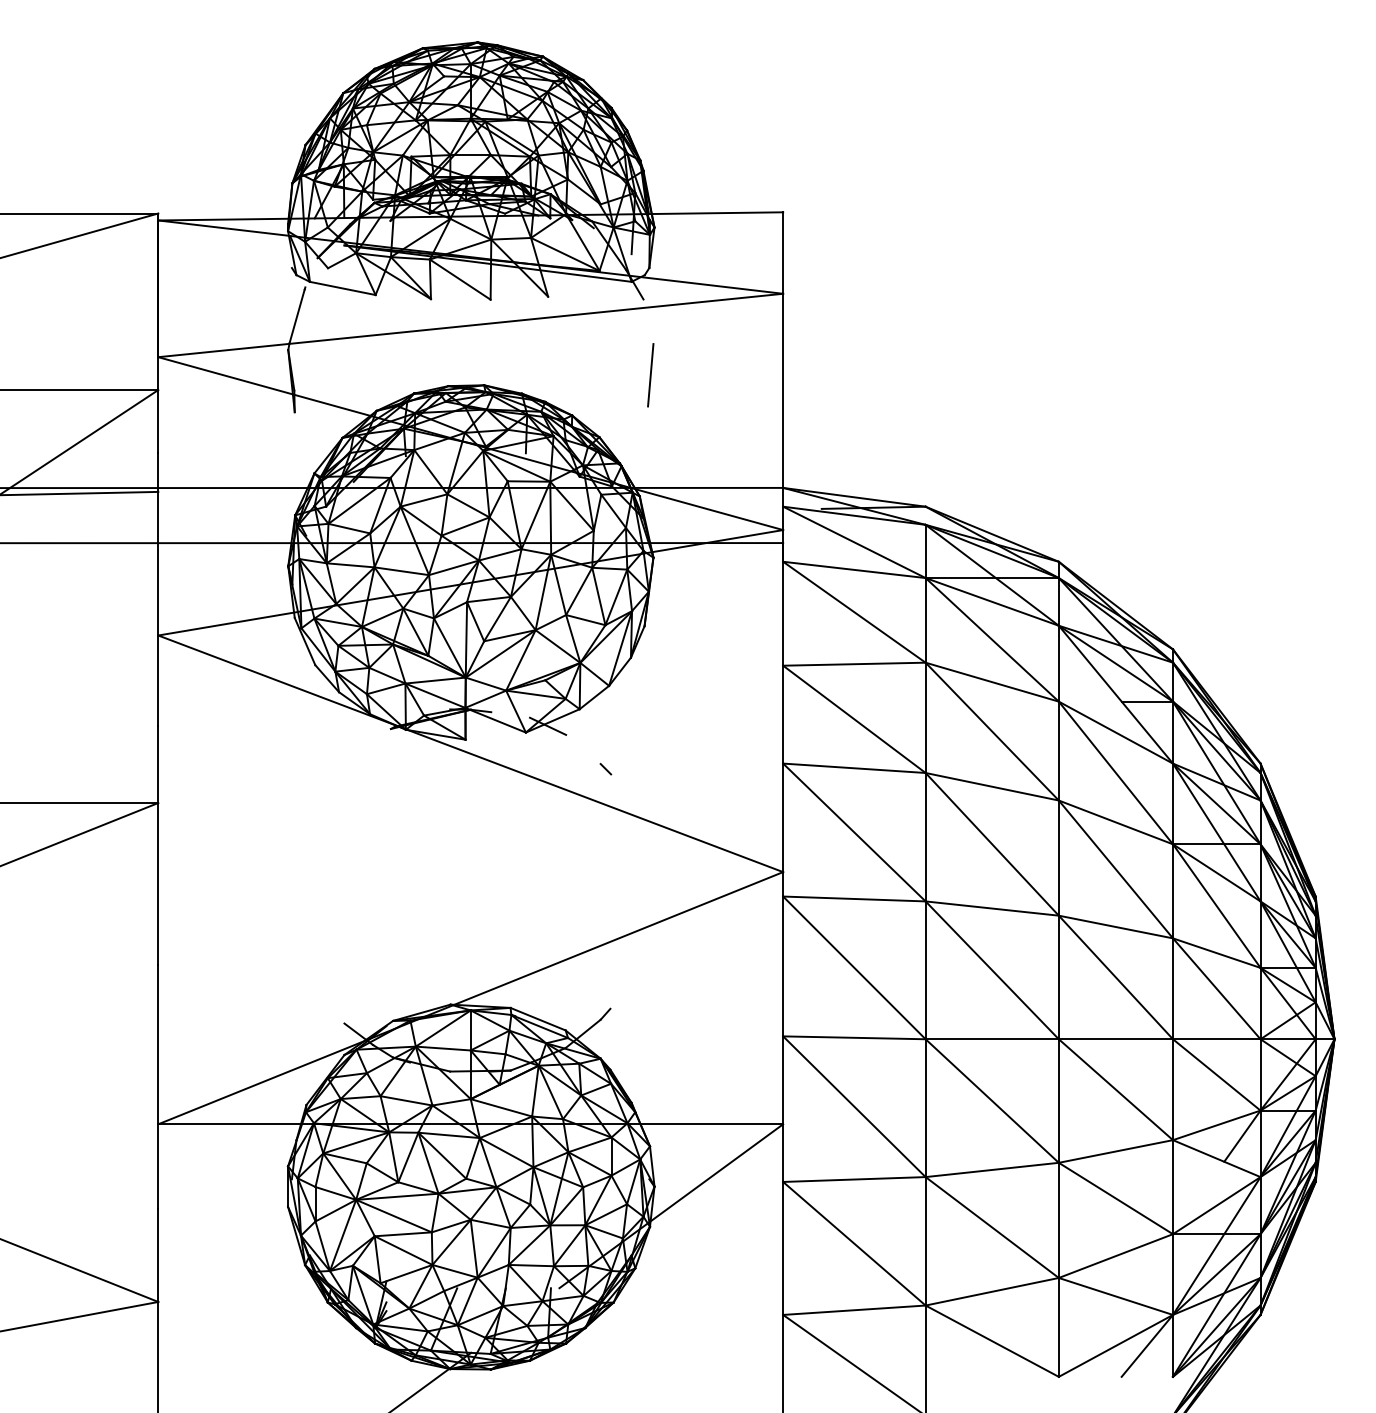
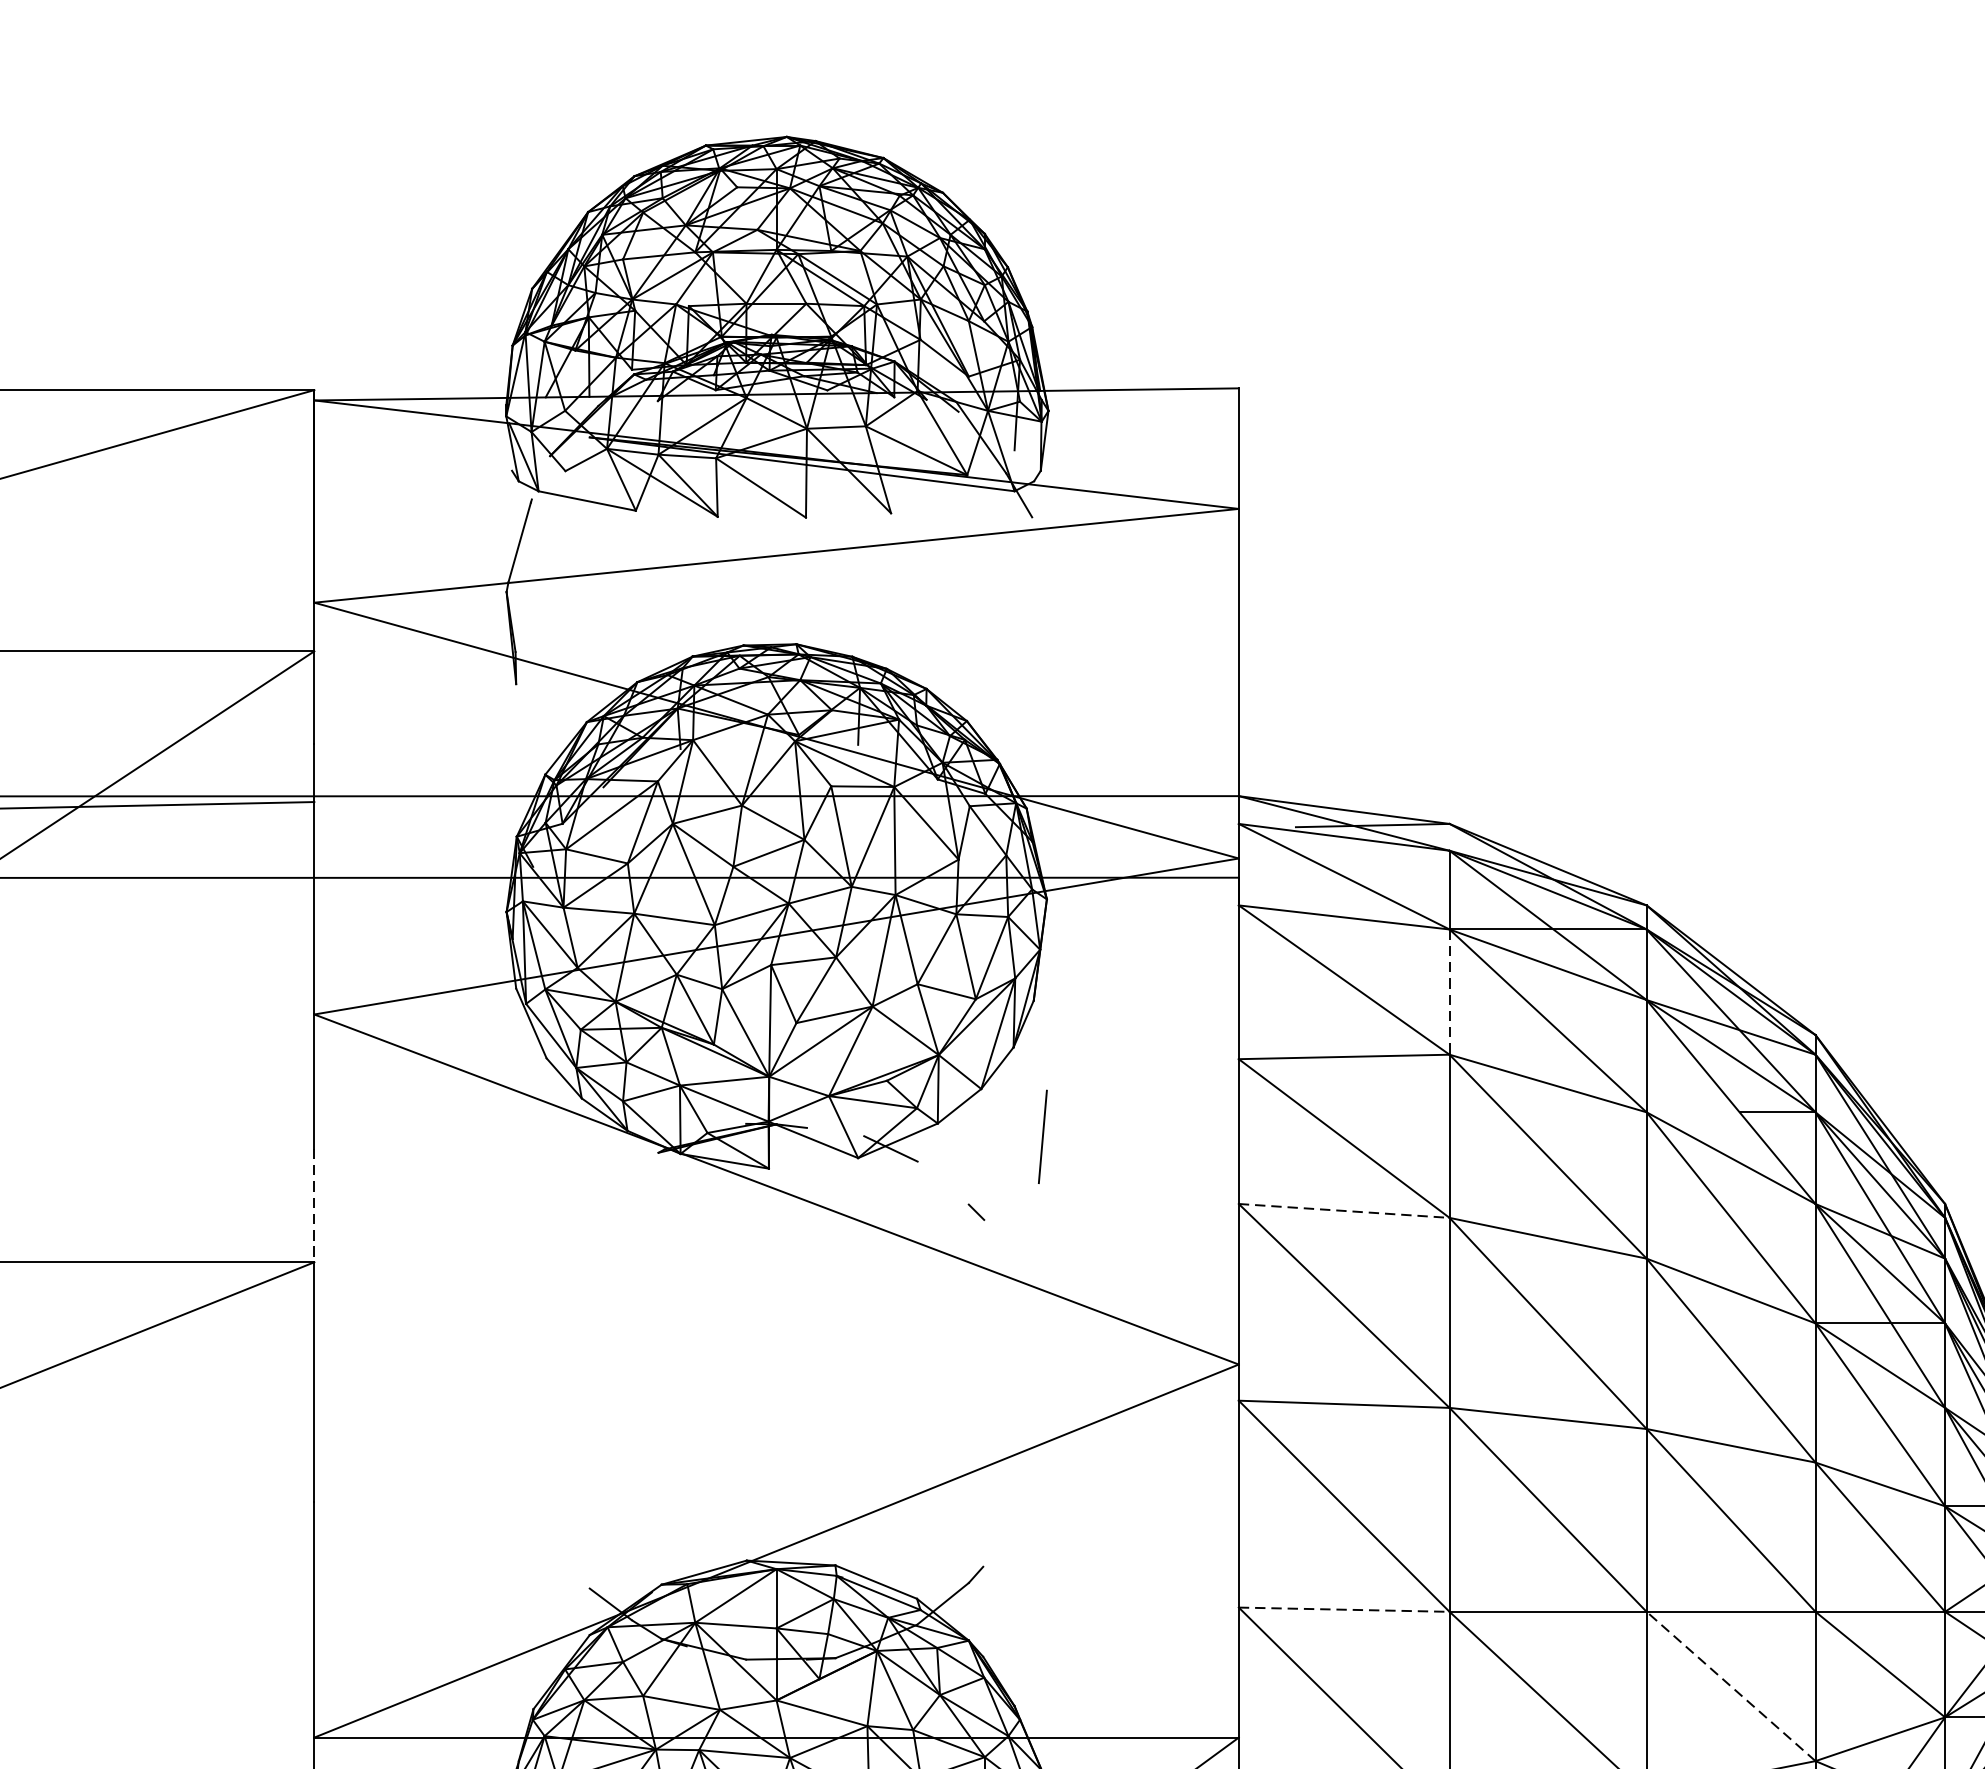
line: (650, 375) -> (1042, 1137), moved
line: (925, 620) -> (1449, 992), solid -> dashed
line: (158, 765) -> (314, 1206), solid -> dashed
line: (854, 768) -> (1344, 1211), solid -> dashed
line: (854, 1037) -> (1344, 1609), solid -> dashed
line: (1115, 1089) -> (1730, 1686), solid -> dashed

